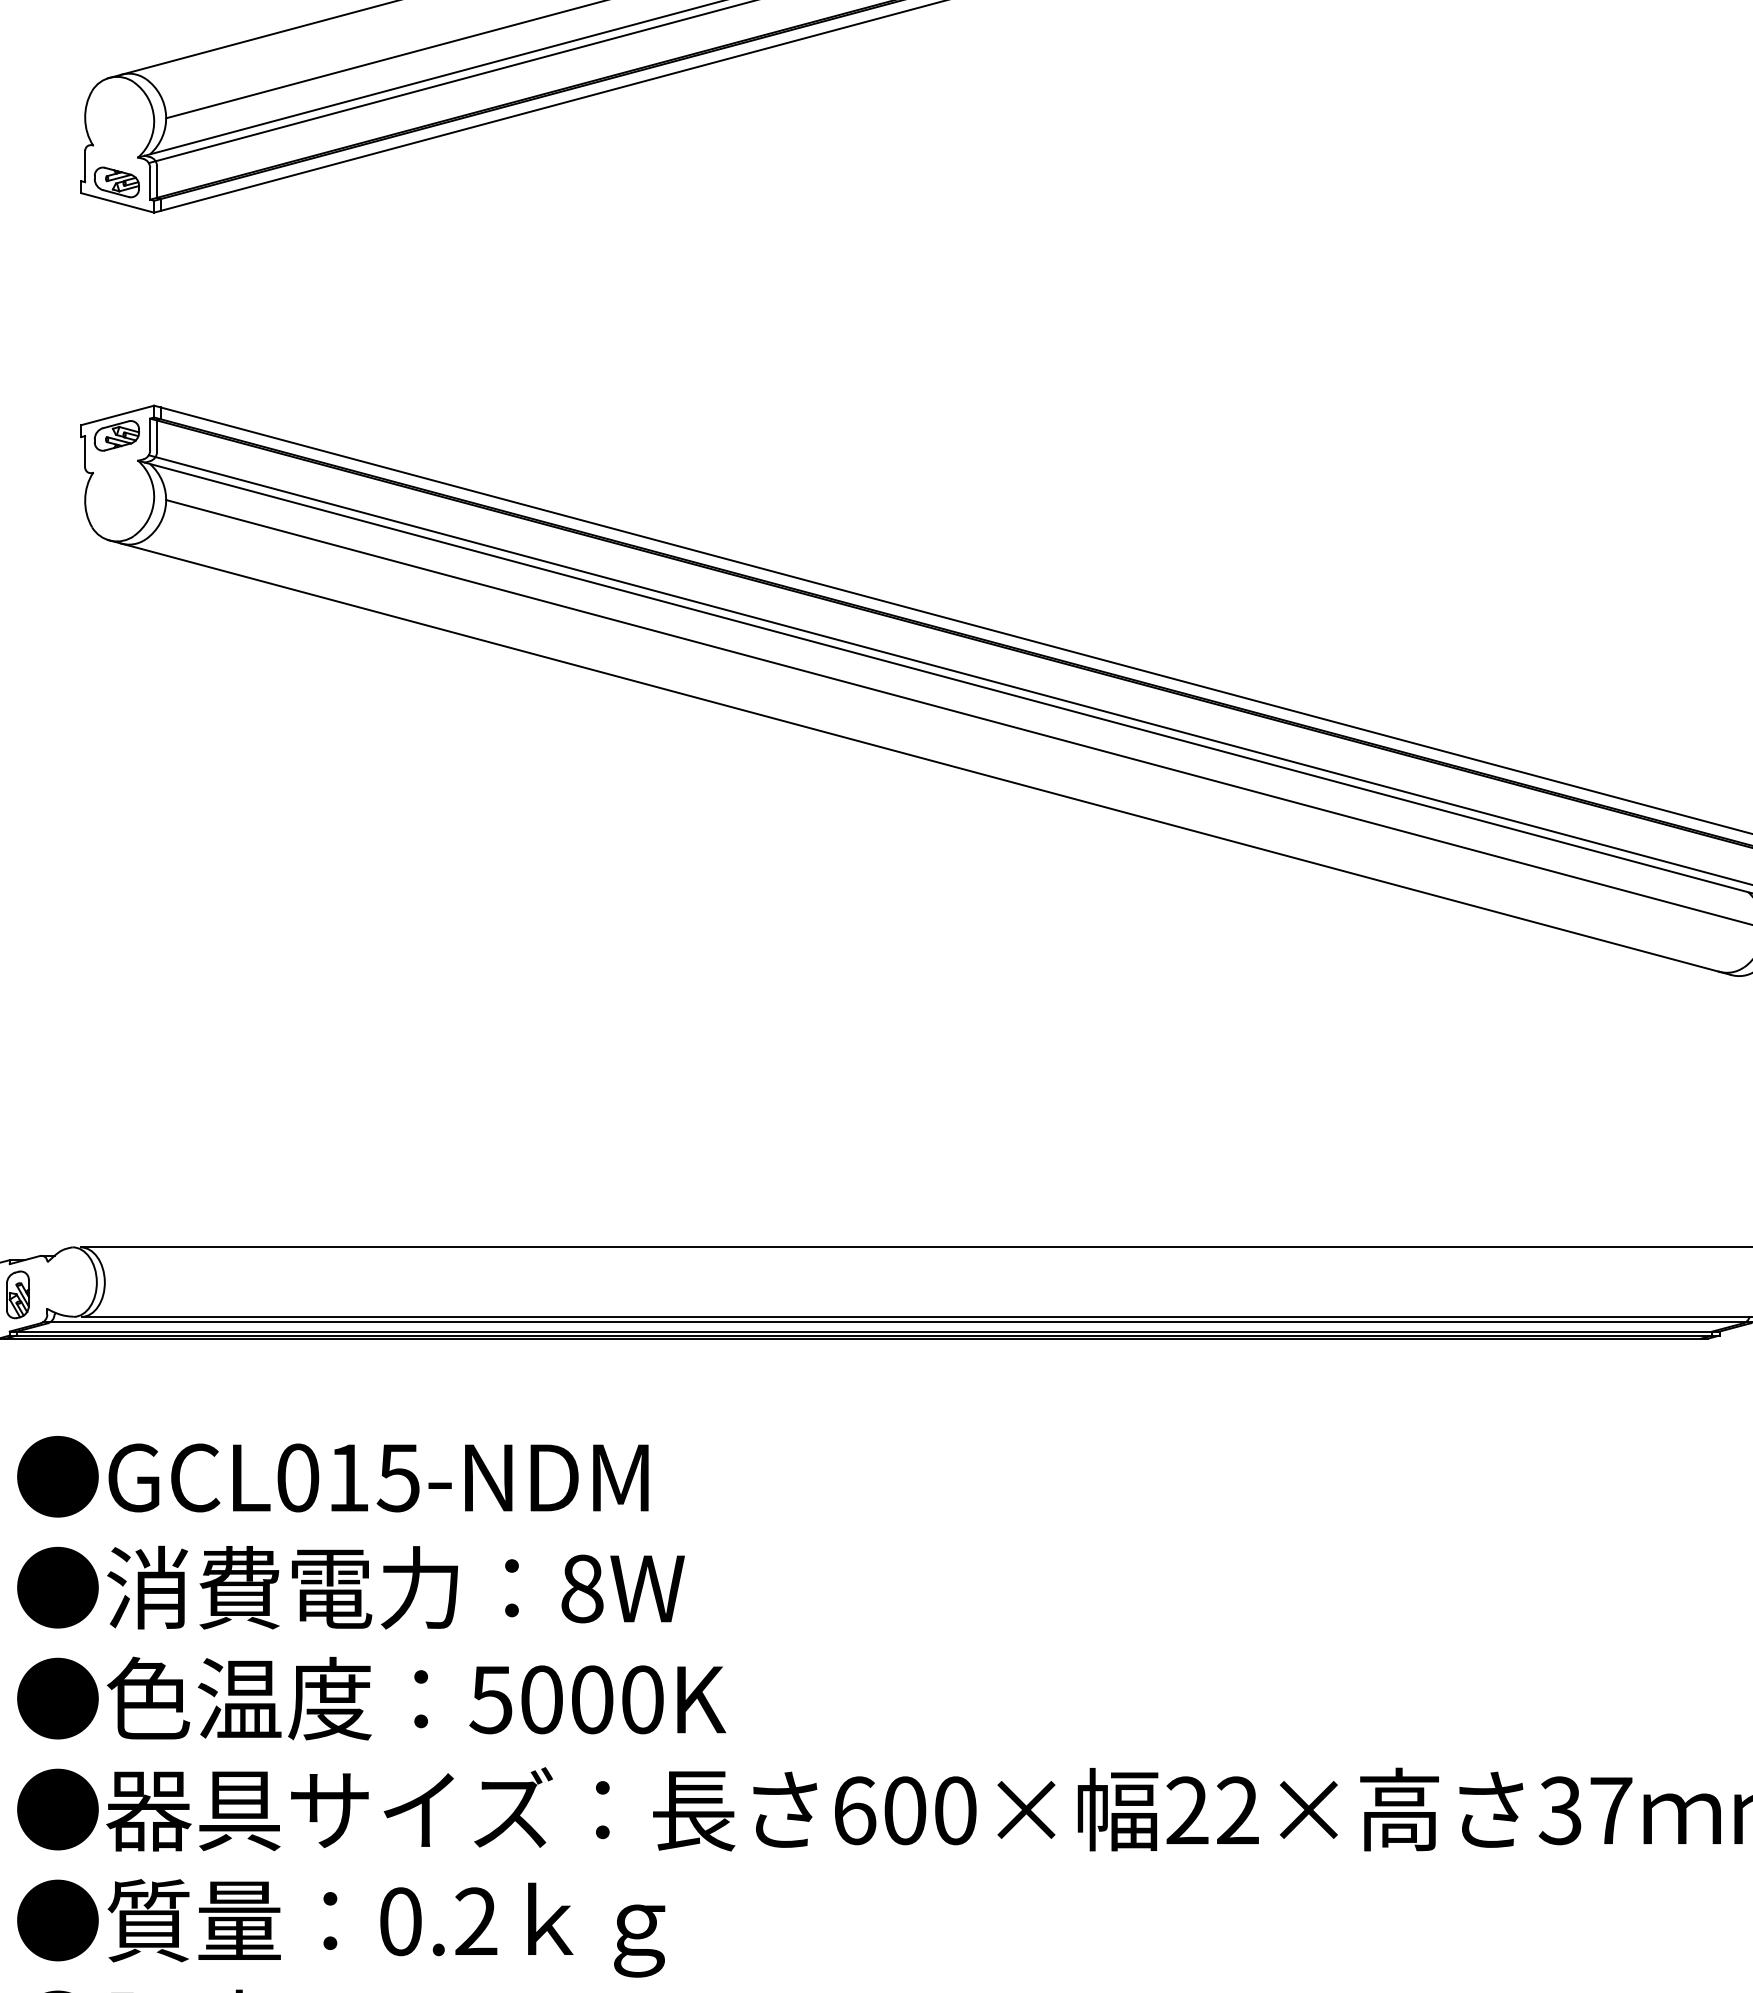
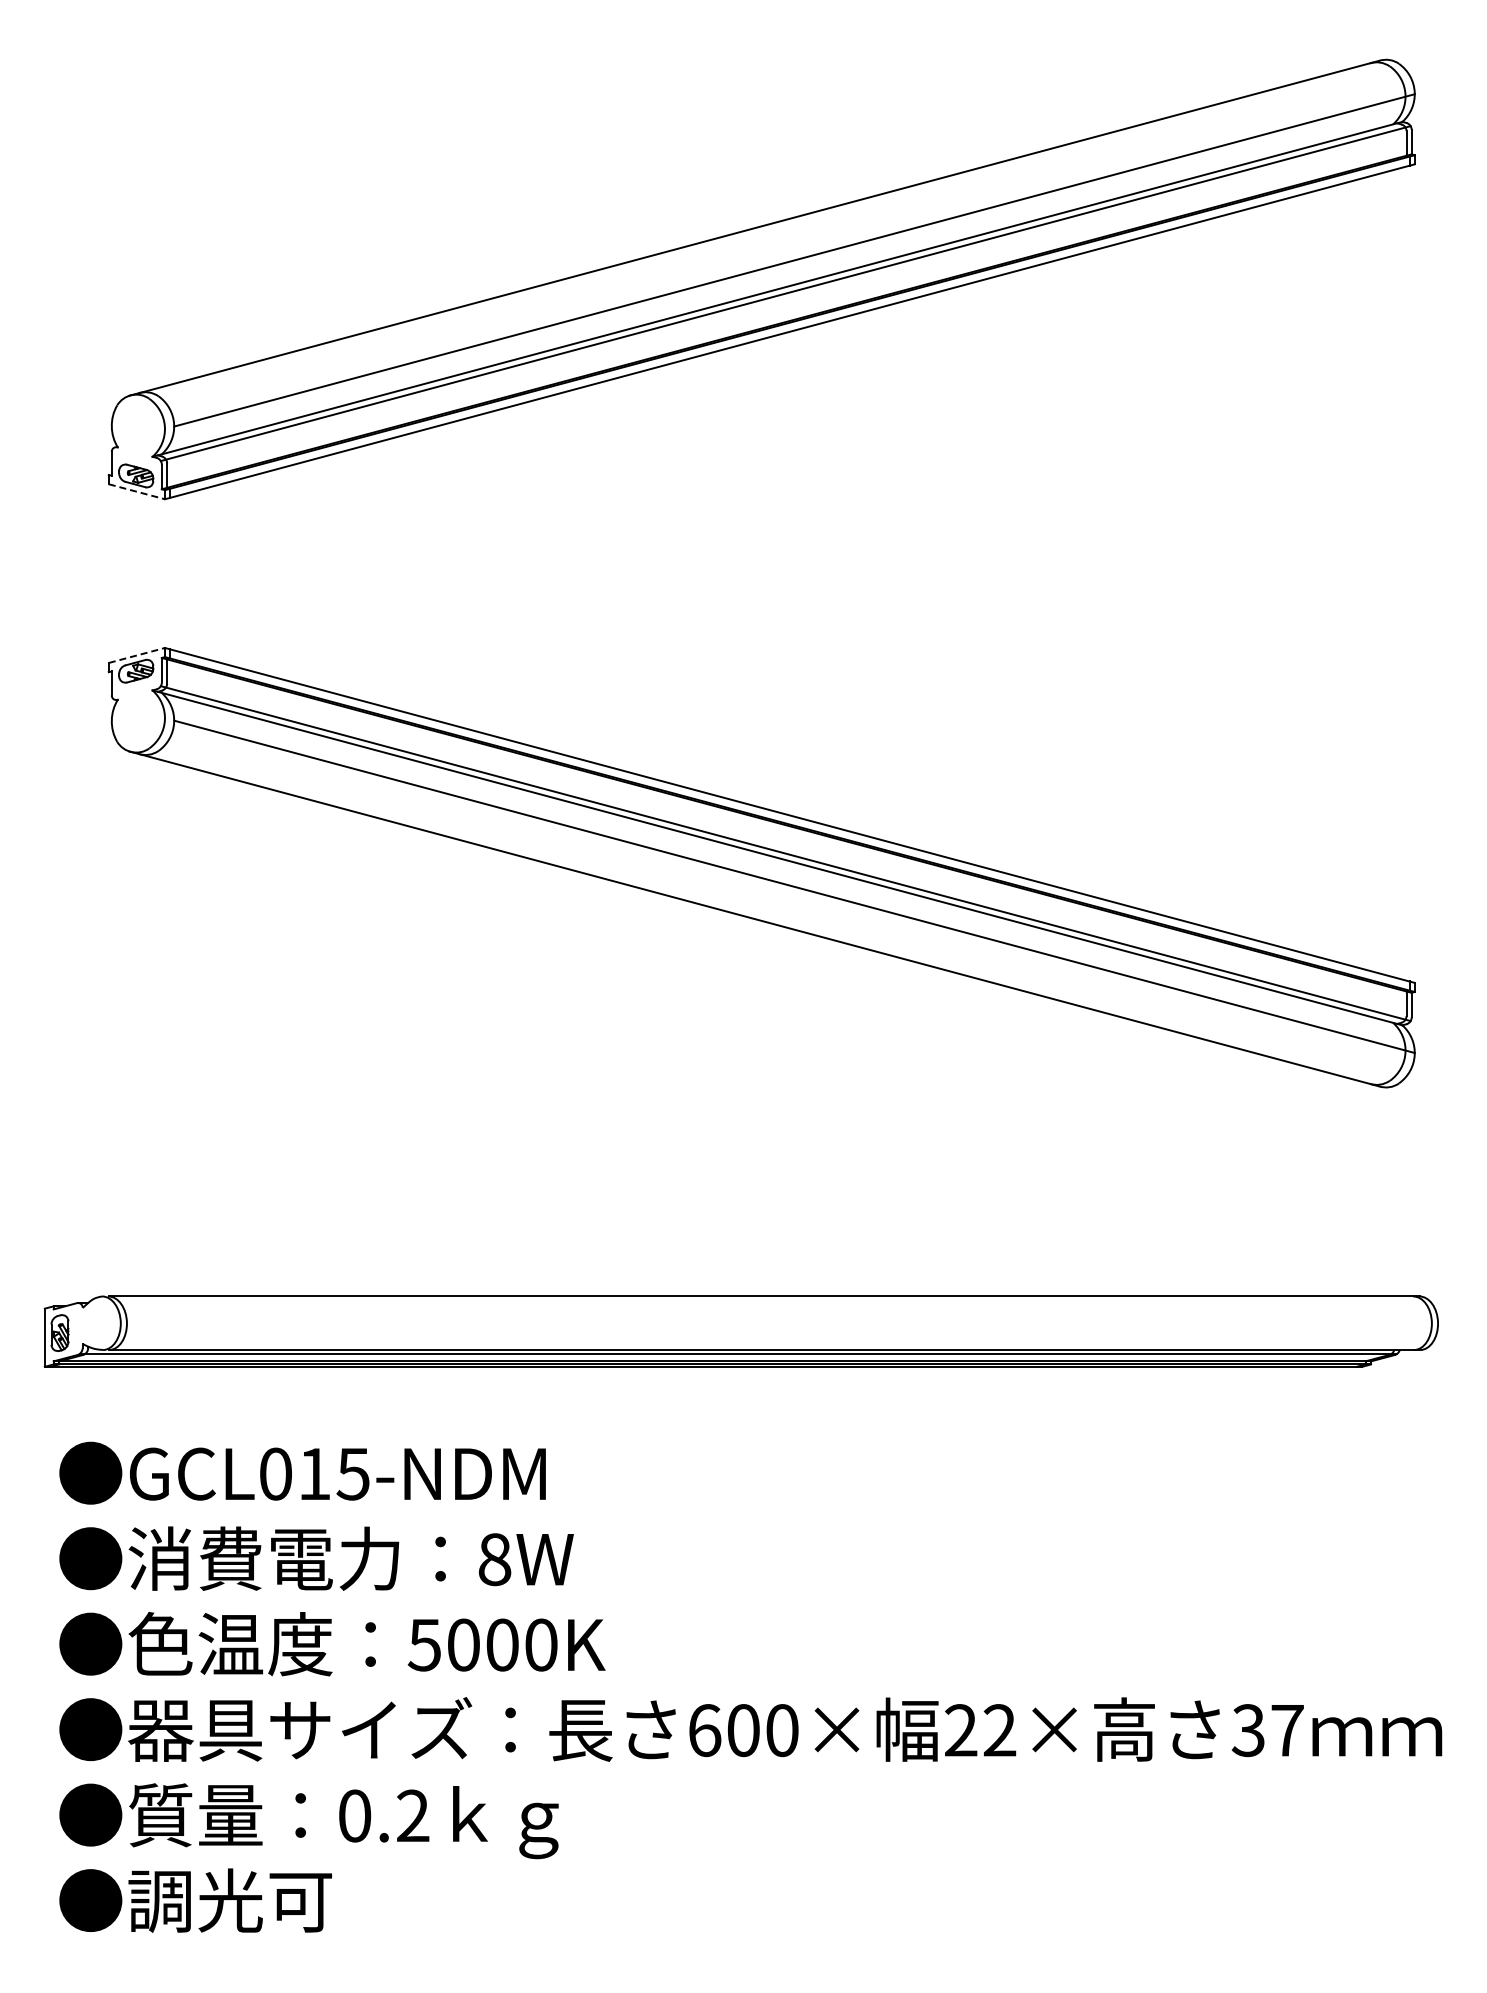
line: (118, 202) -> (137, 491), solid -> dashed
line: (118, 415) -> (137, 655), solid -> dashed

